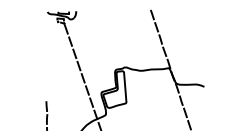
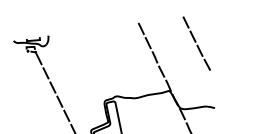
line: (196, 31) -> (197, 42), added

